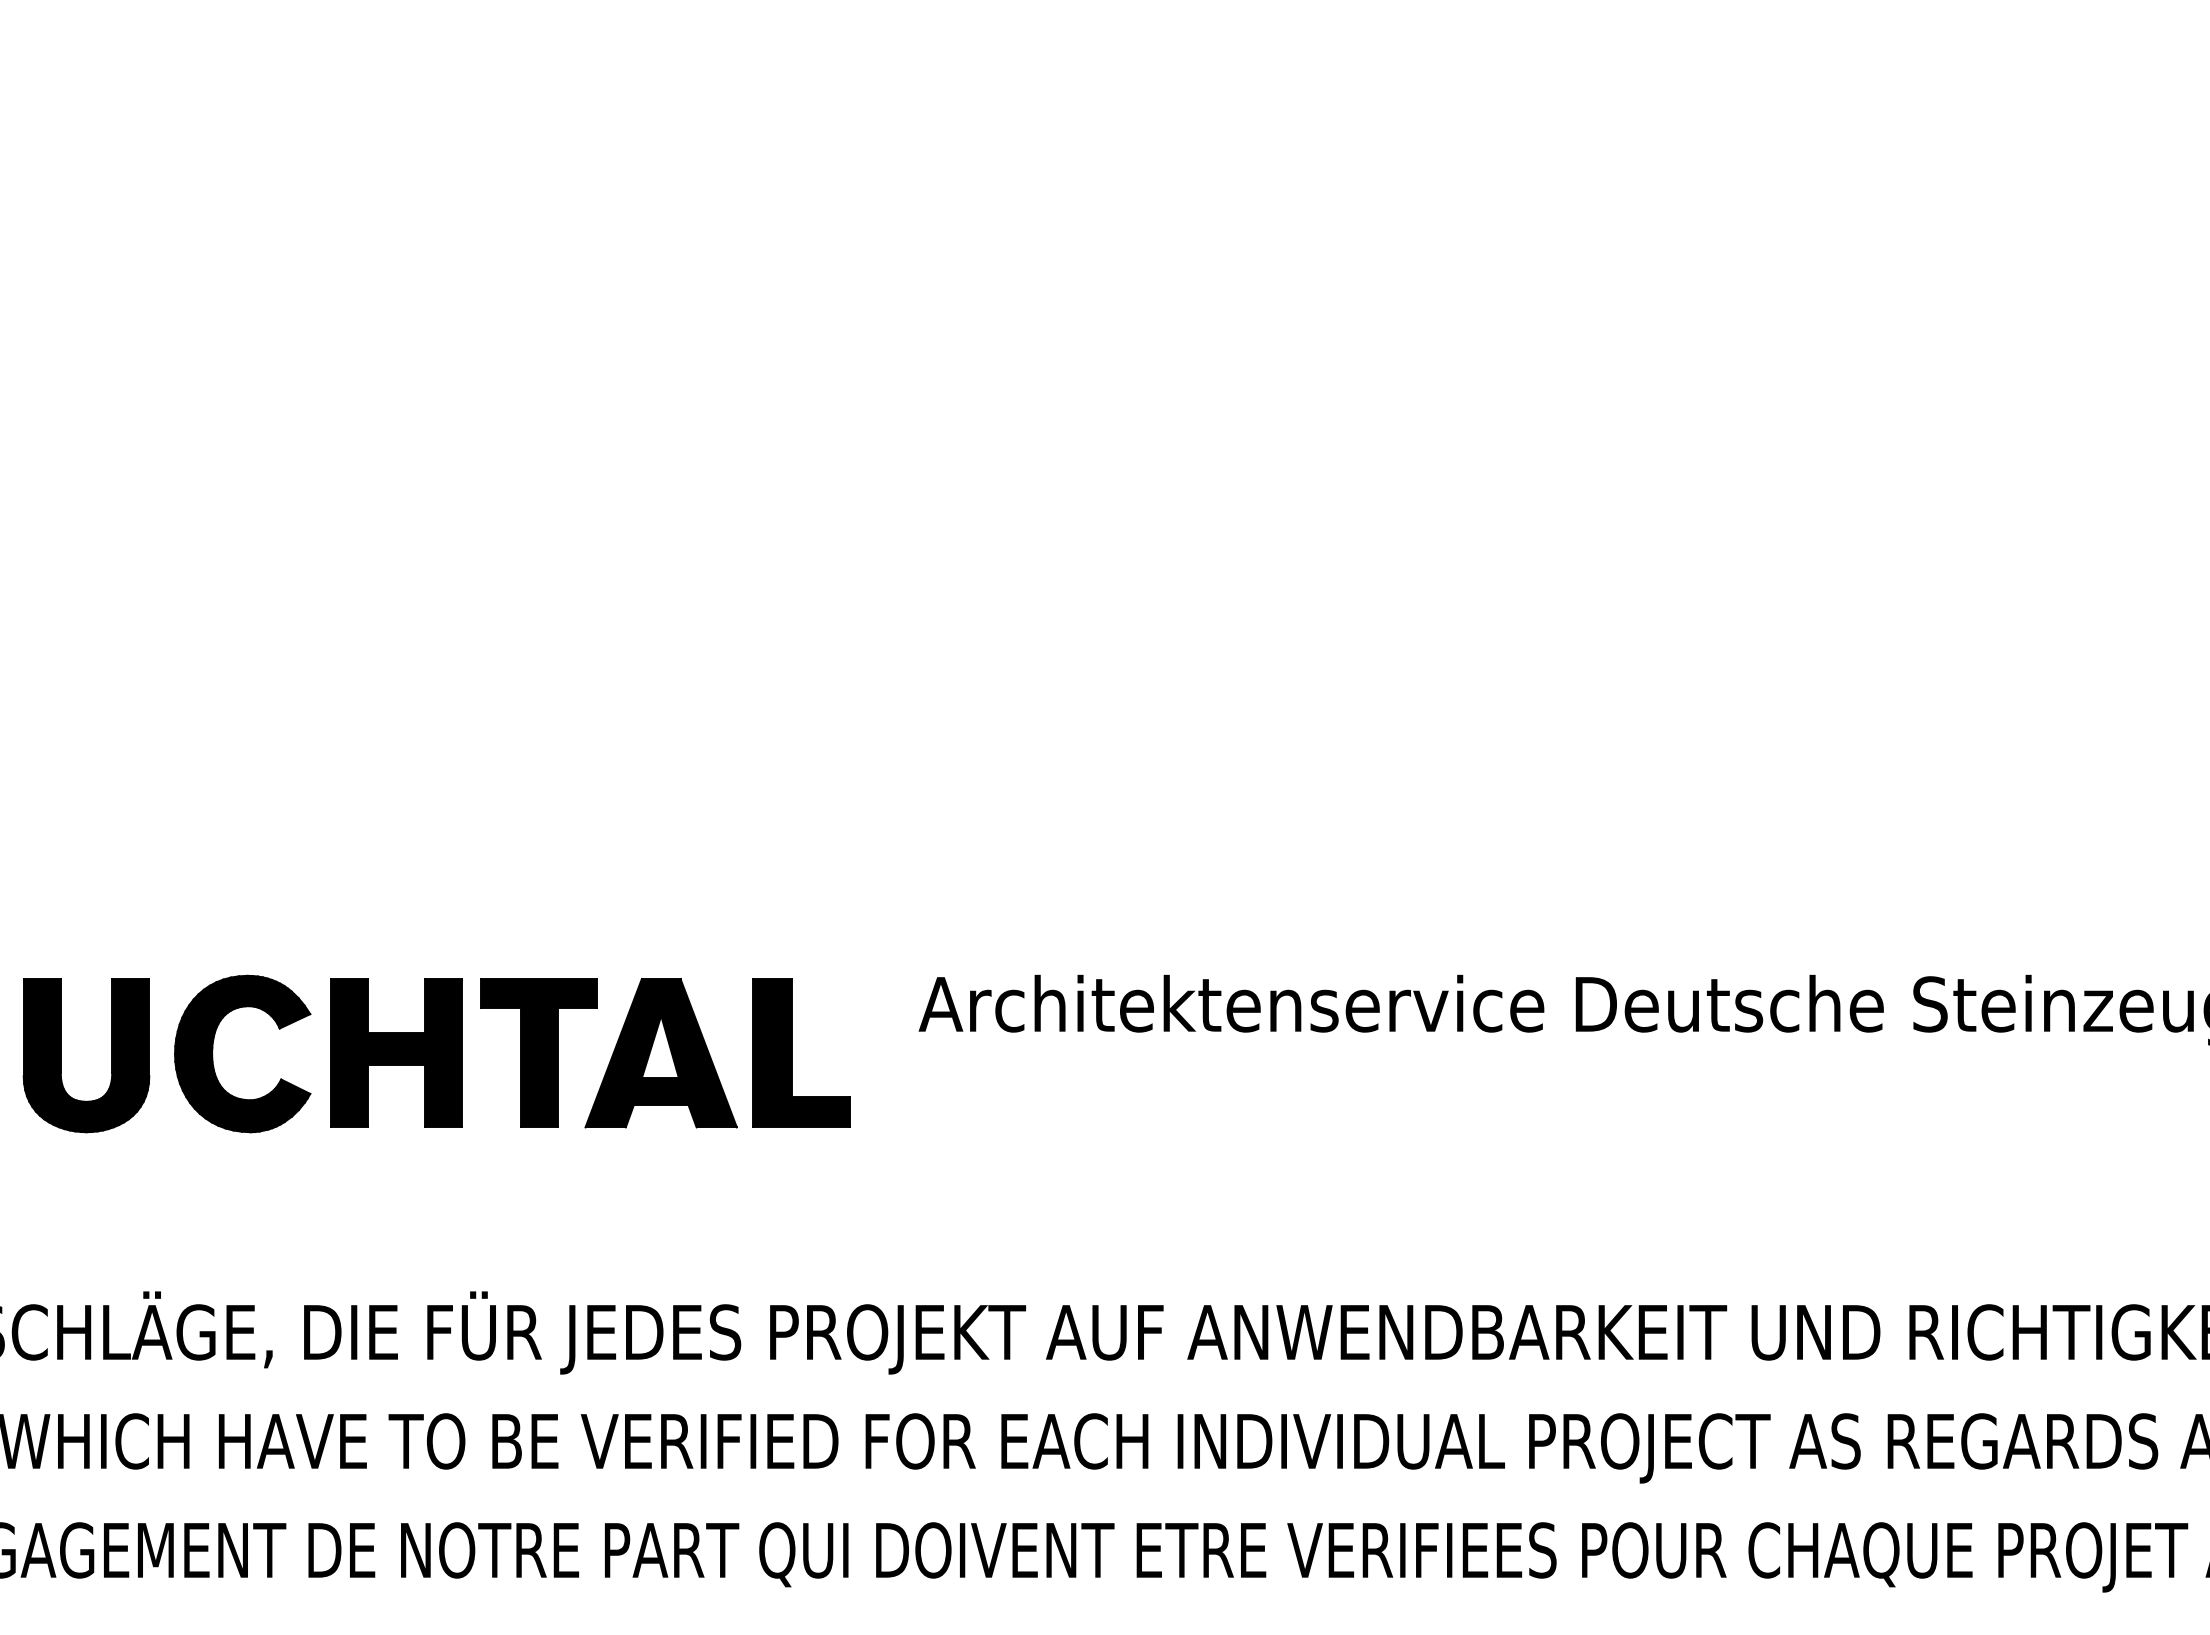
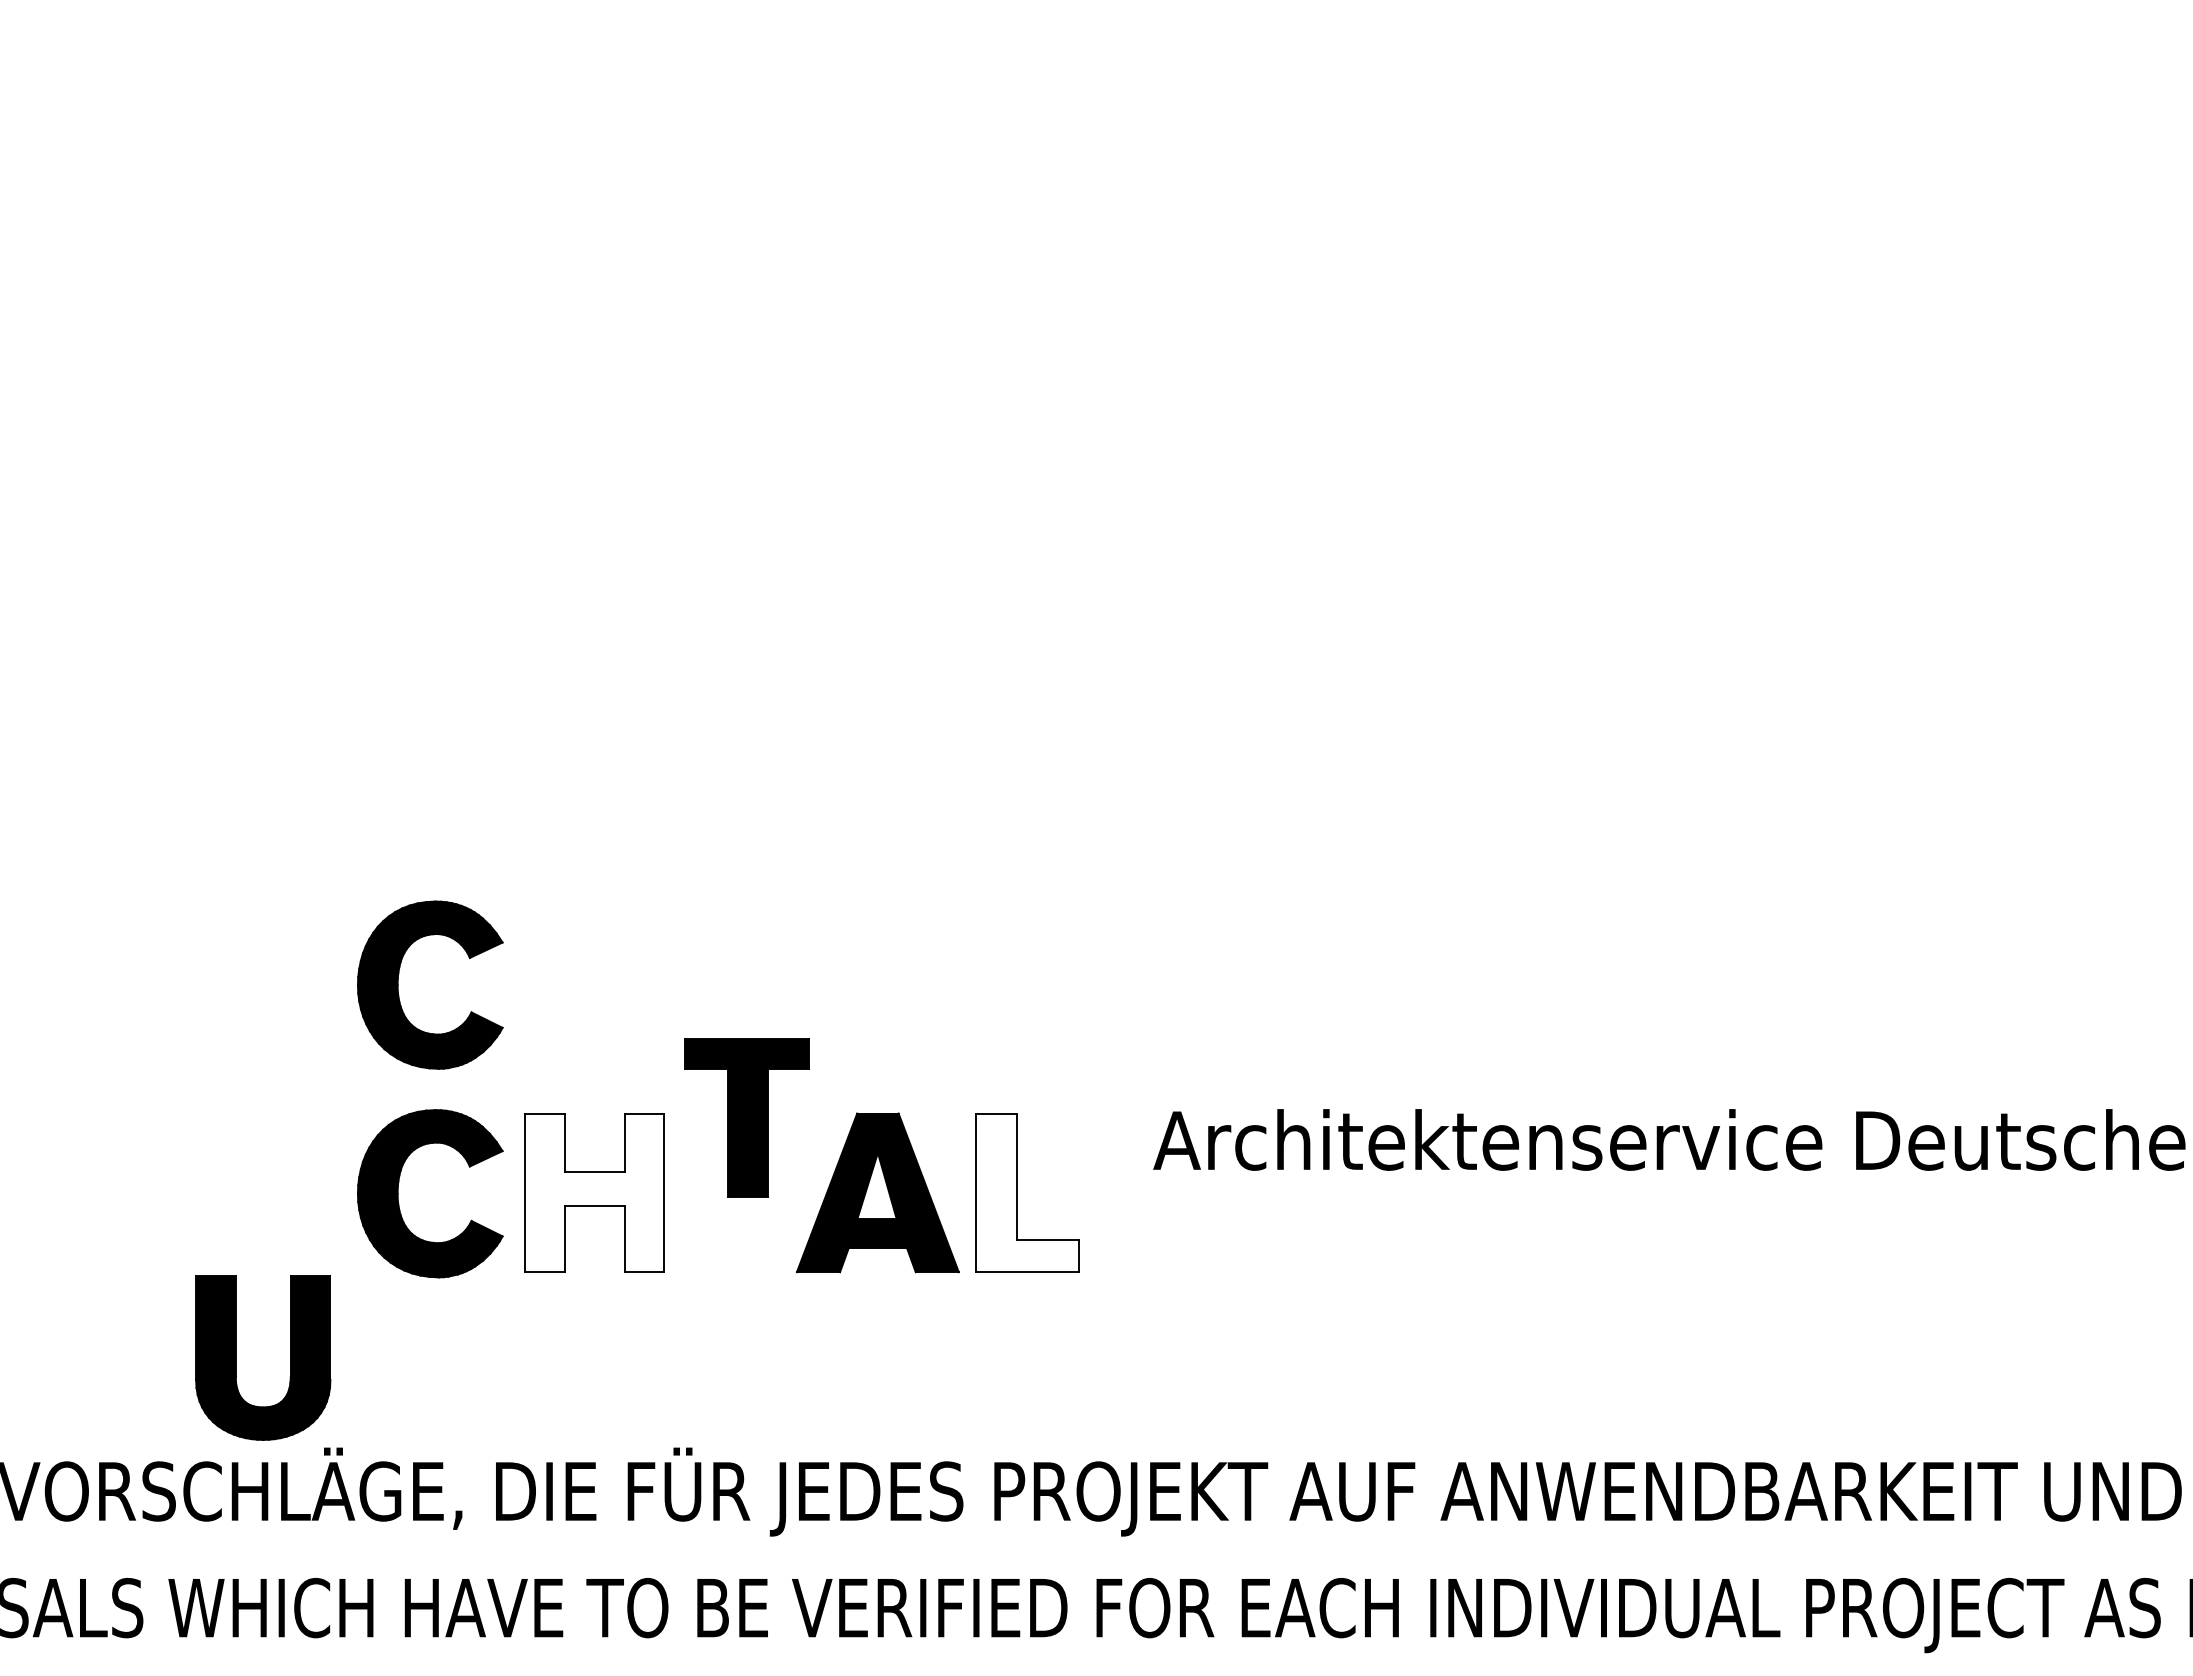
part: (213, 859) -> (399, 985), added
part: (538, 1052) -> (746, 1117), moved
fill: (396, 1053) -> (594, 1193), removed
fill: (800, 1053) -> (1026, 1193), removed
part: (61, 1055) -> (236, 1357), moved

